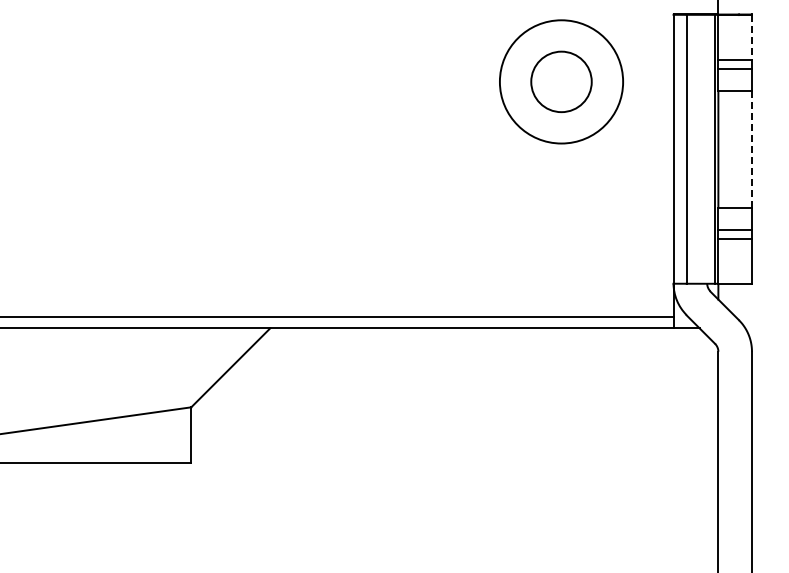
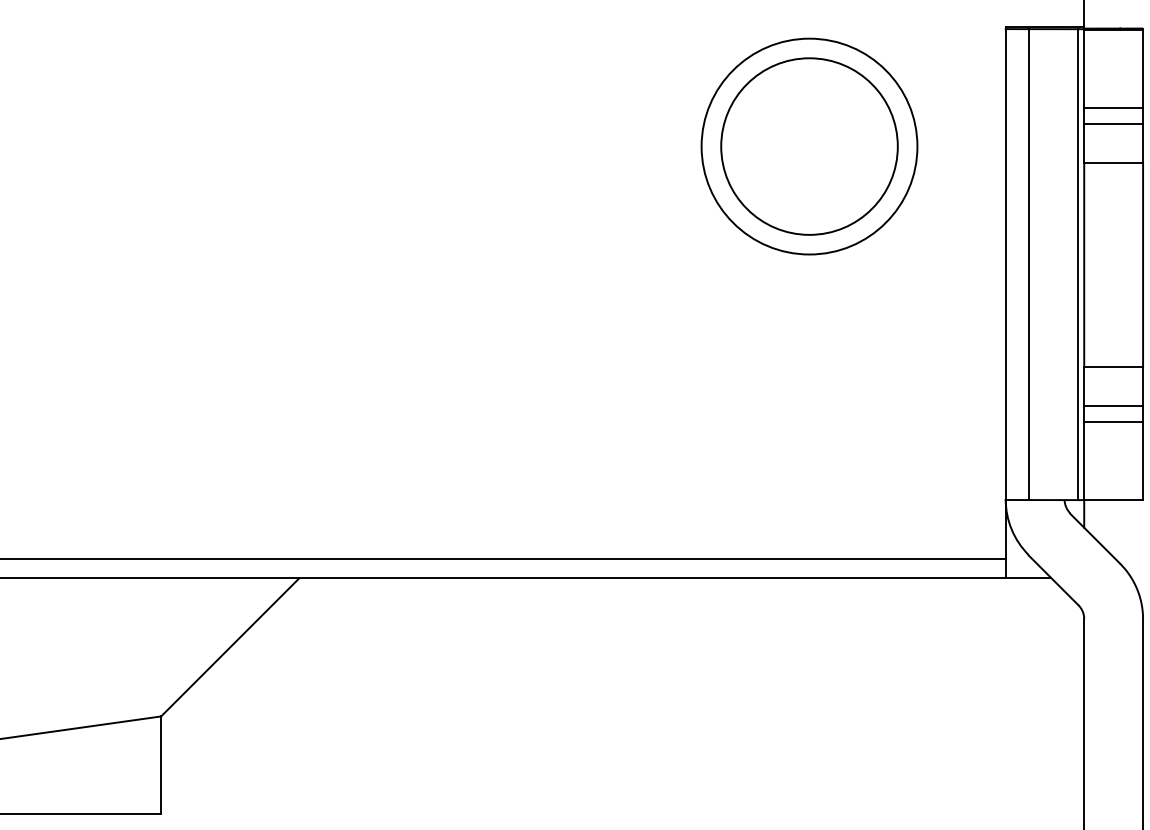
line: (751, 38) -> (1142, 70), dashed -> solid
circle: (561, 81) -> (809, 145), size x1.67
line: (751, 150) -> (1142, 266), dashed -> solid

